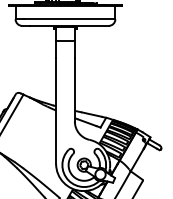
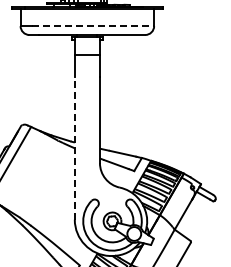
line: (70, 19) -> (93, 26), solid -> dashed
line: (55, 110) -> (74, 148), solid -> dashed

